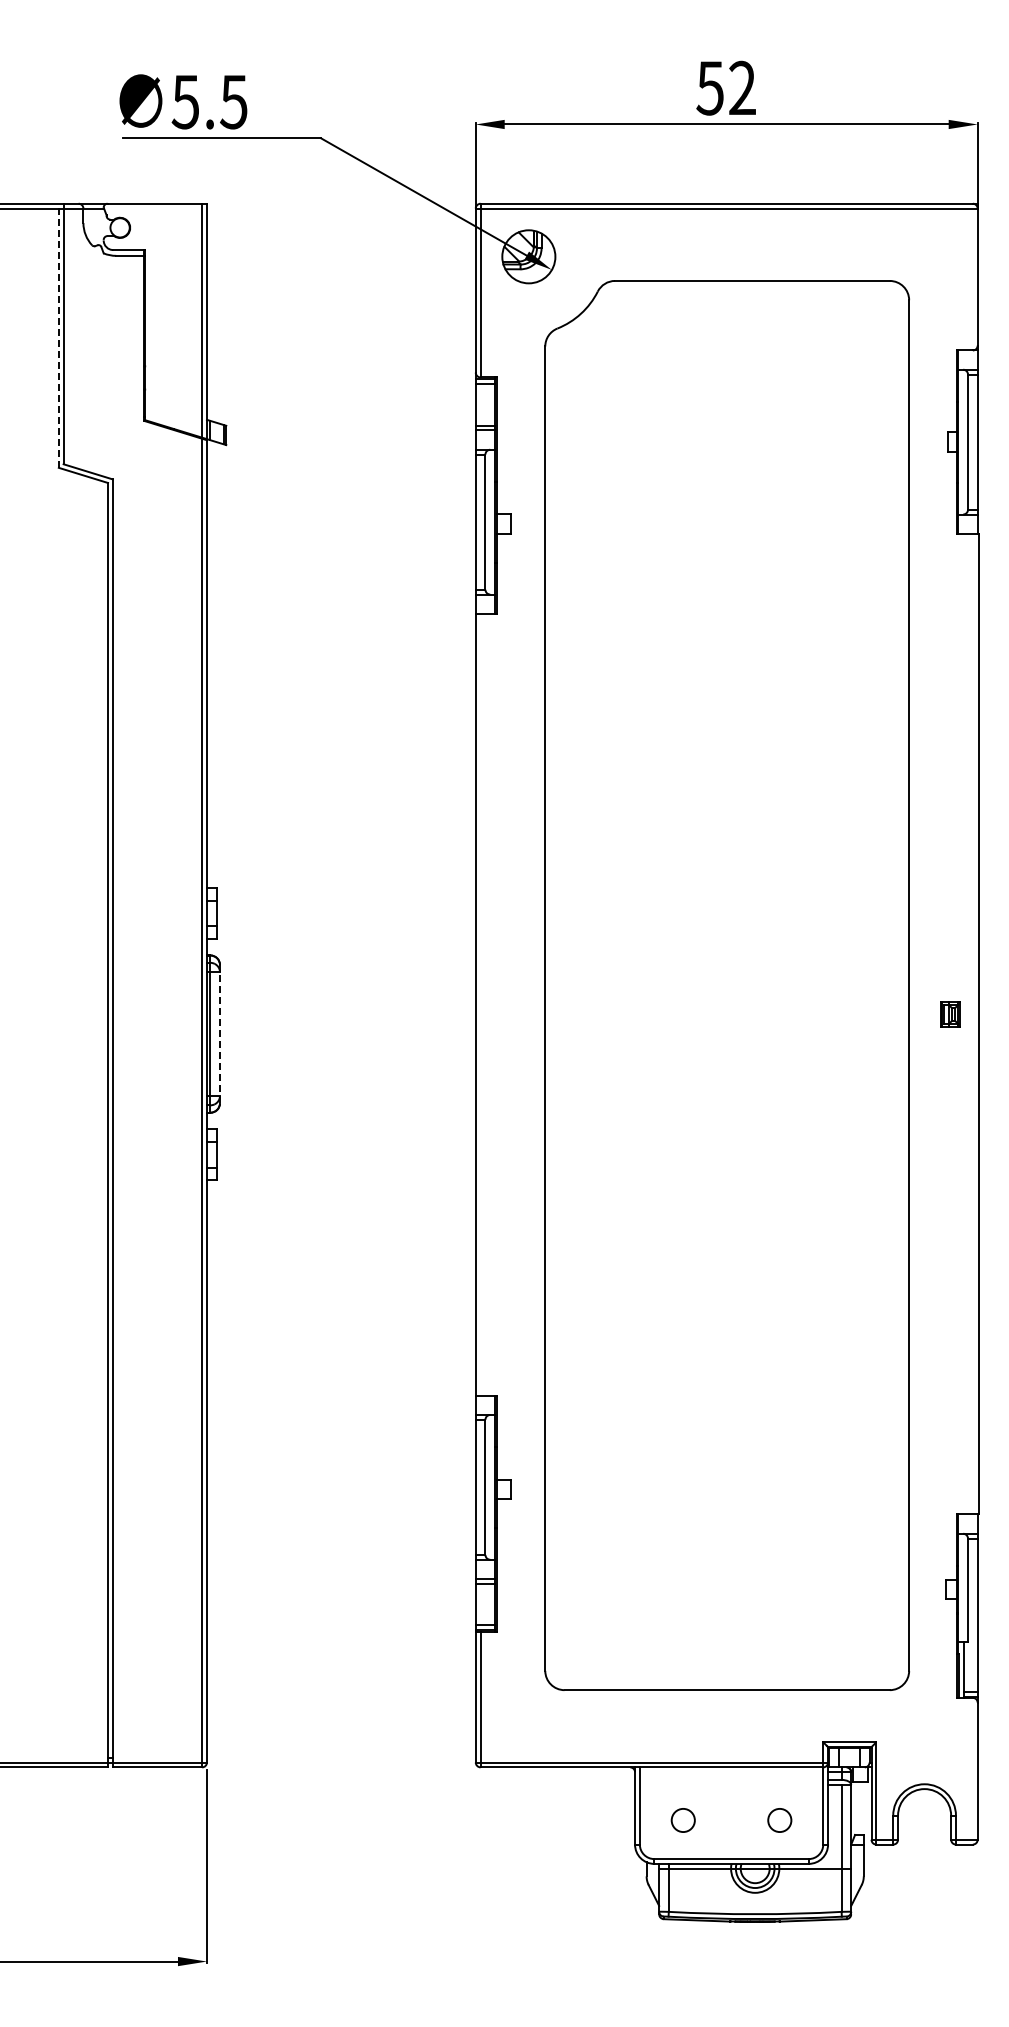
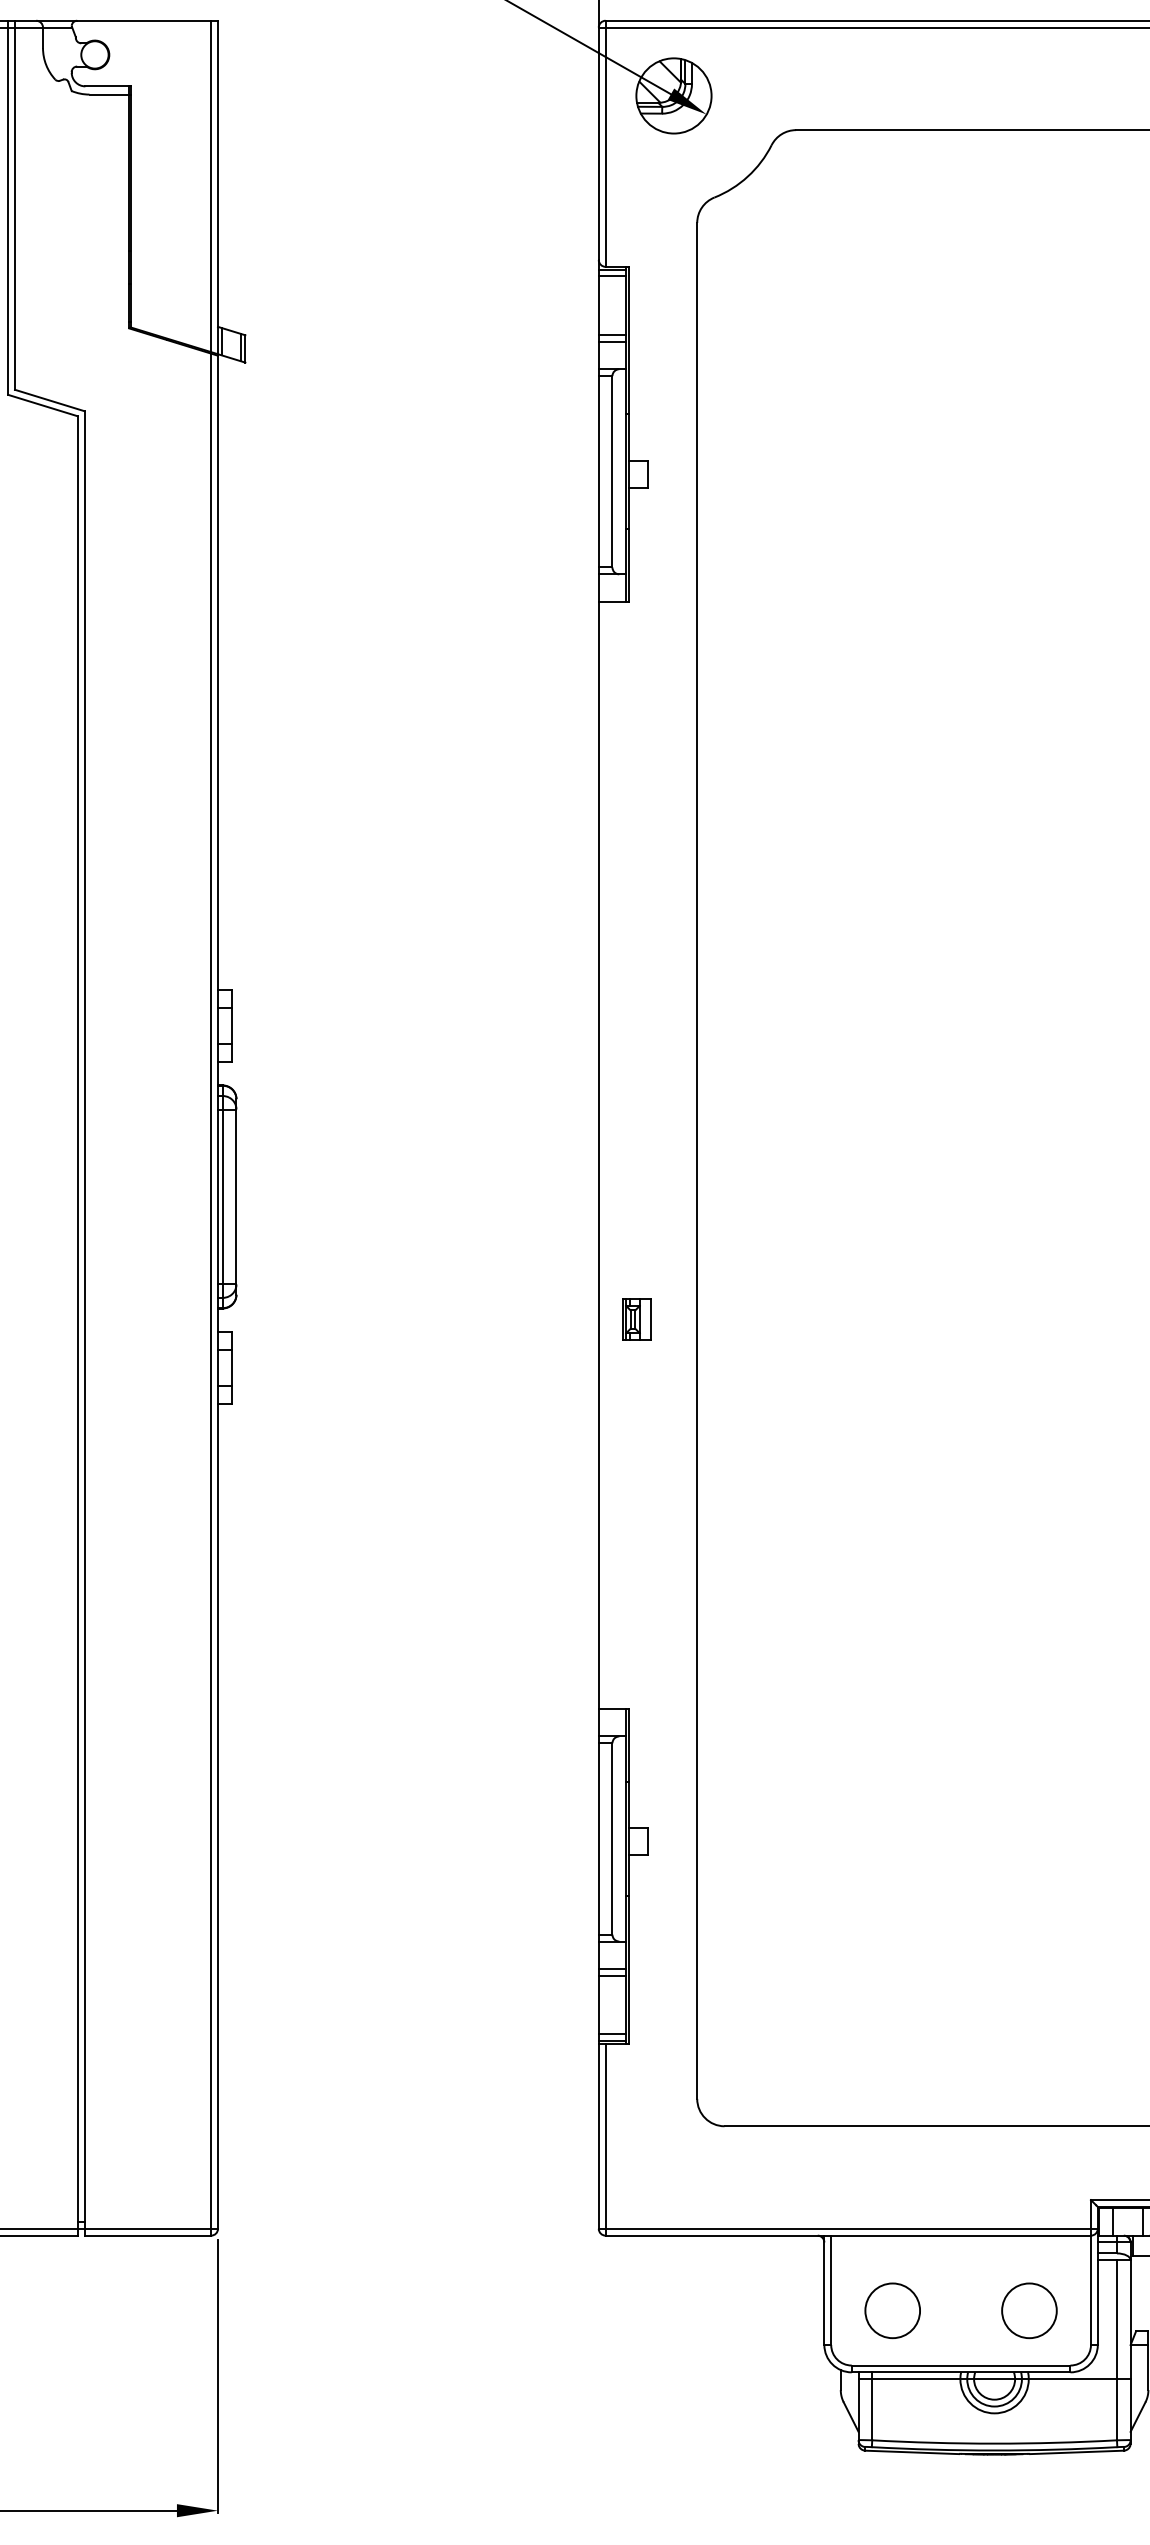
line: (58, 335) -> (7, 207), dashed -> solid
line: (220, 1033) -> (237, 1196), dashed -> solid
part: (502, 1120) -> (636, 1319), added
circle: (683, 1820) -> (893, 2310), size x1.67
circle: (779, 1820) -> (1029, 2310), size x1.67

